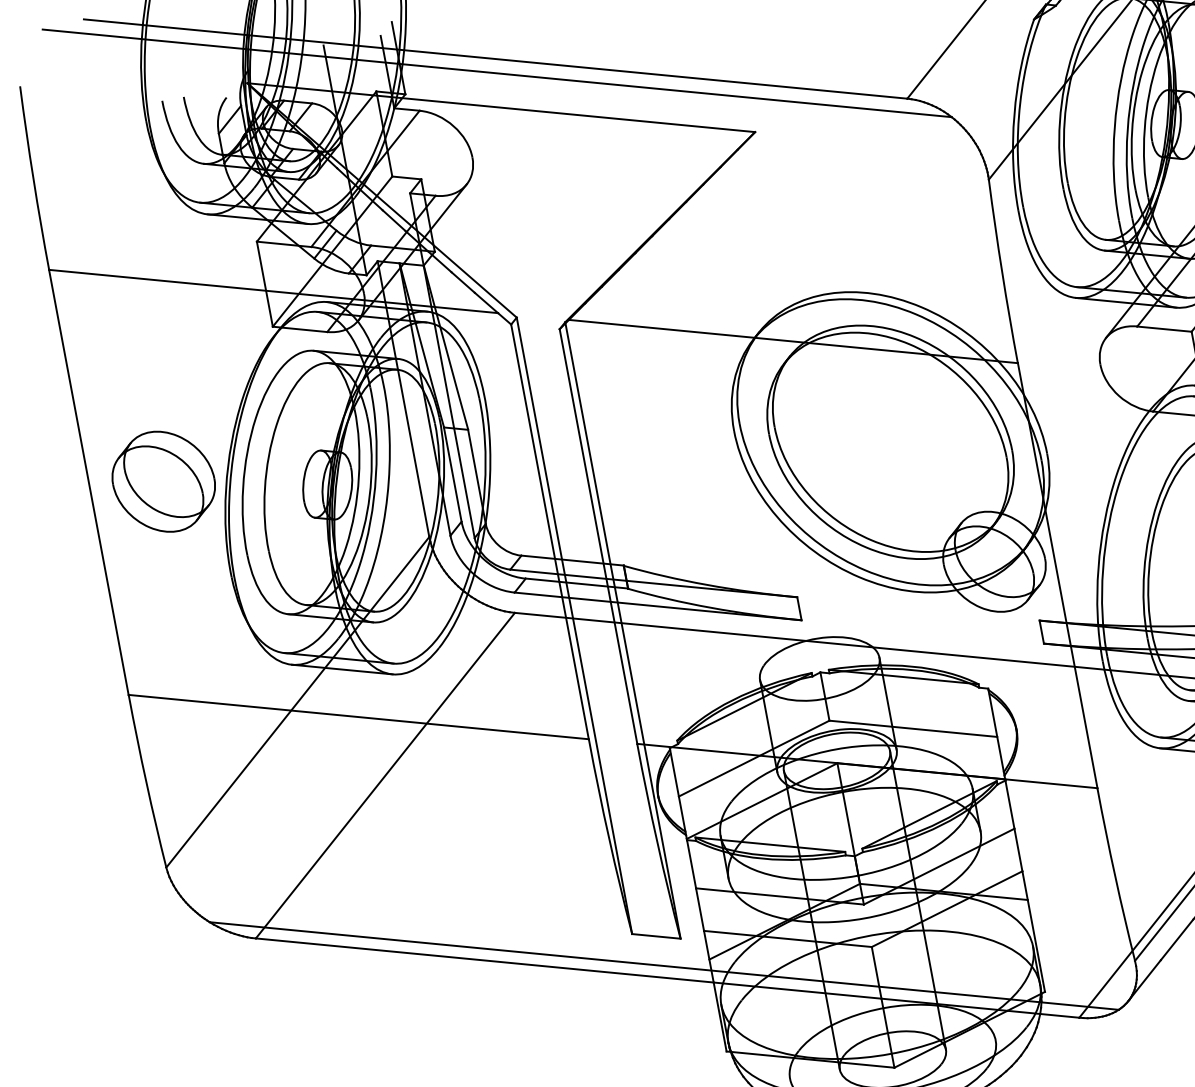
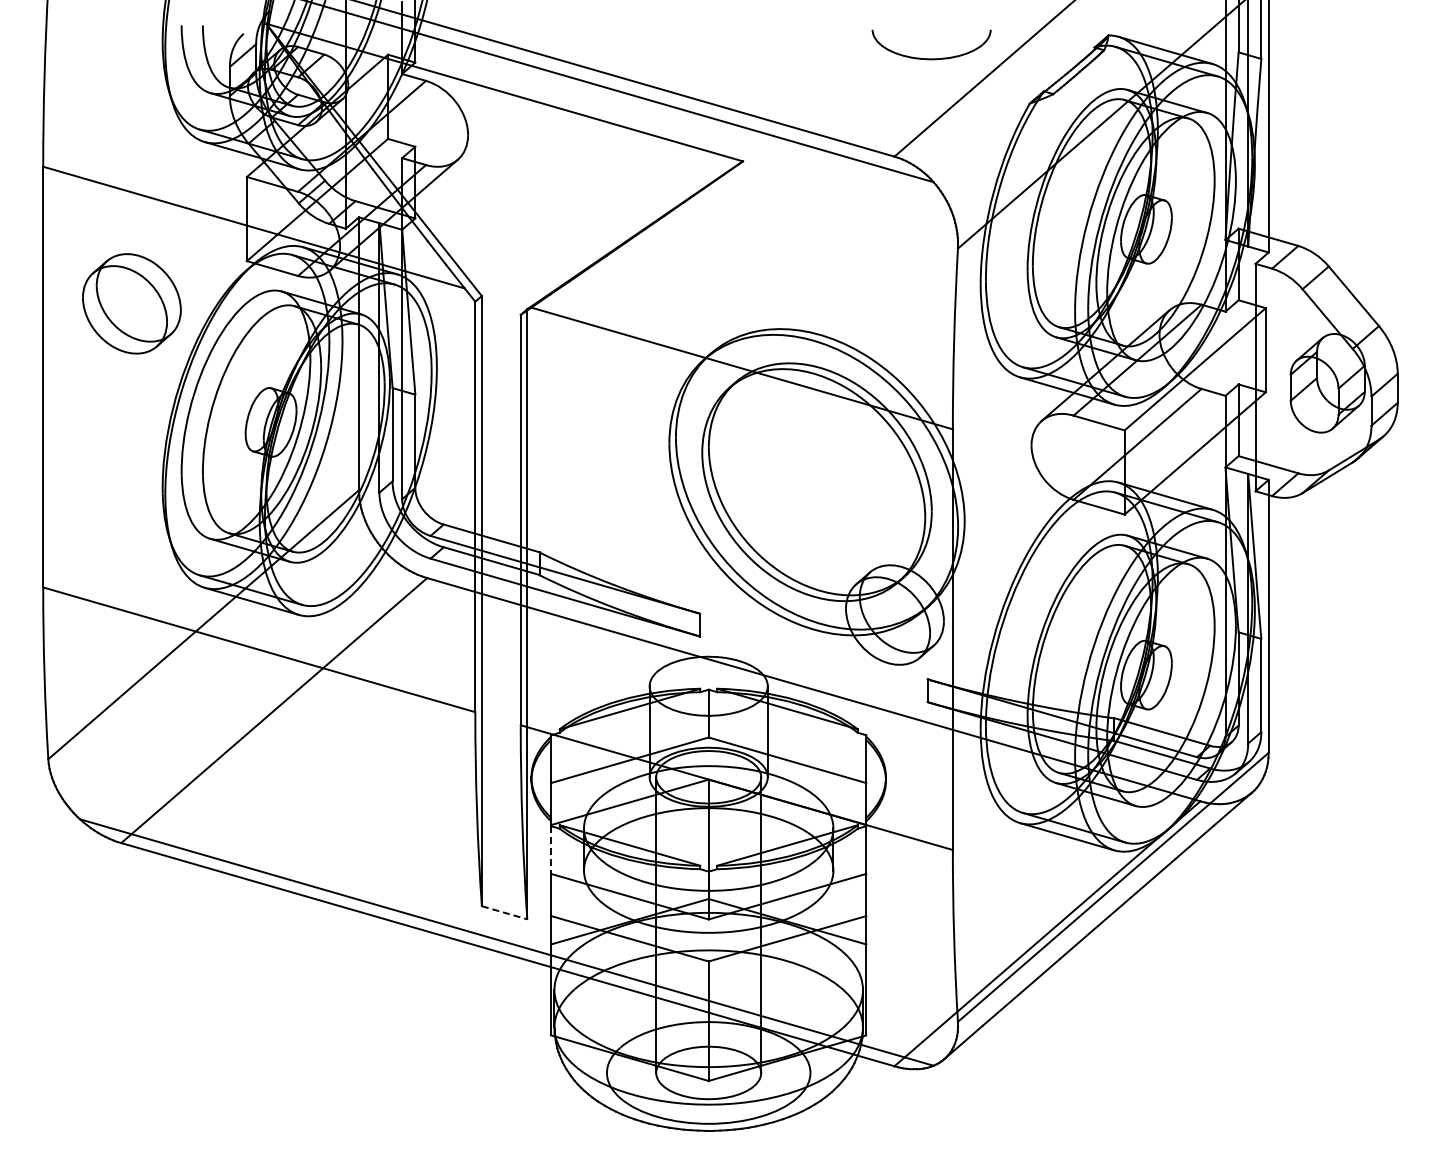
part: (163, 481) -> (131, 303), moved
line: (691, 864) -> (551, 850), solid -> dashed
line: (656, 936) -> (504, 912), solid -> dashed

